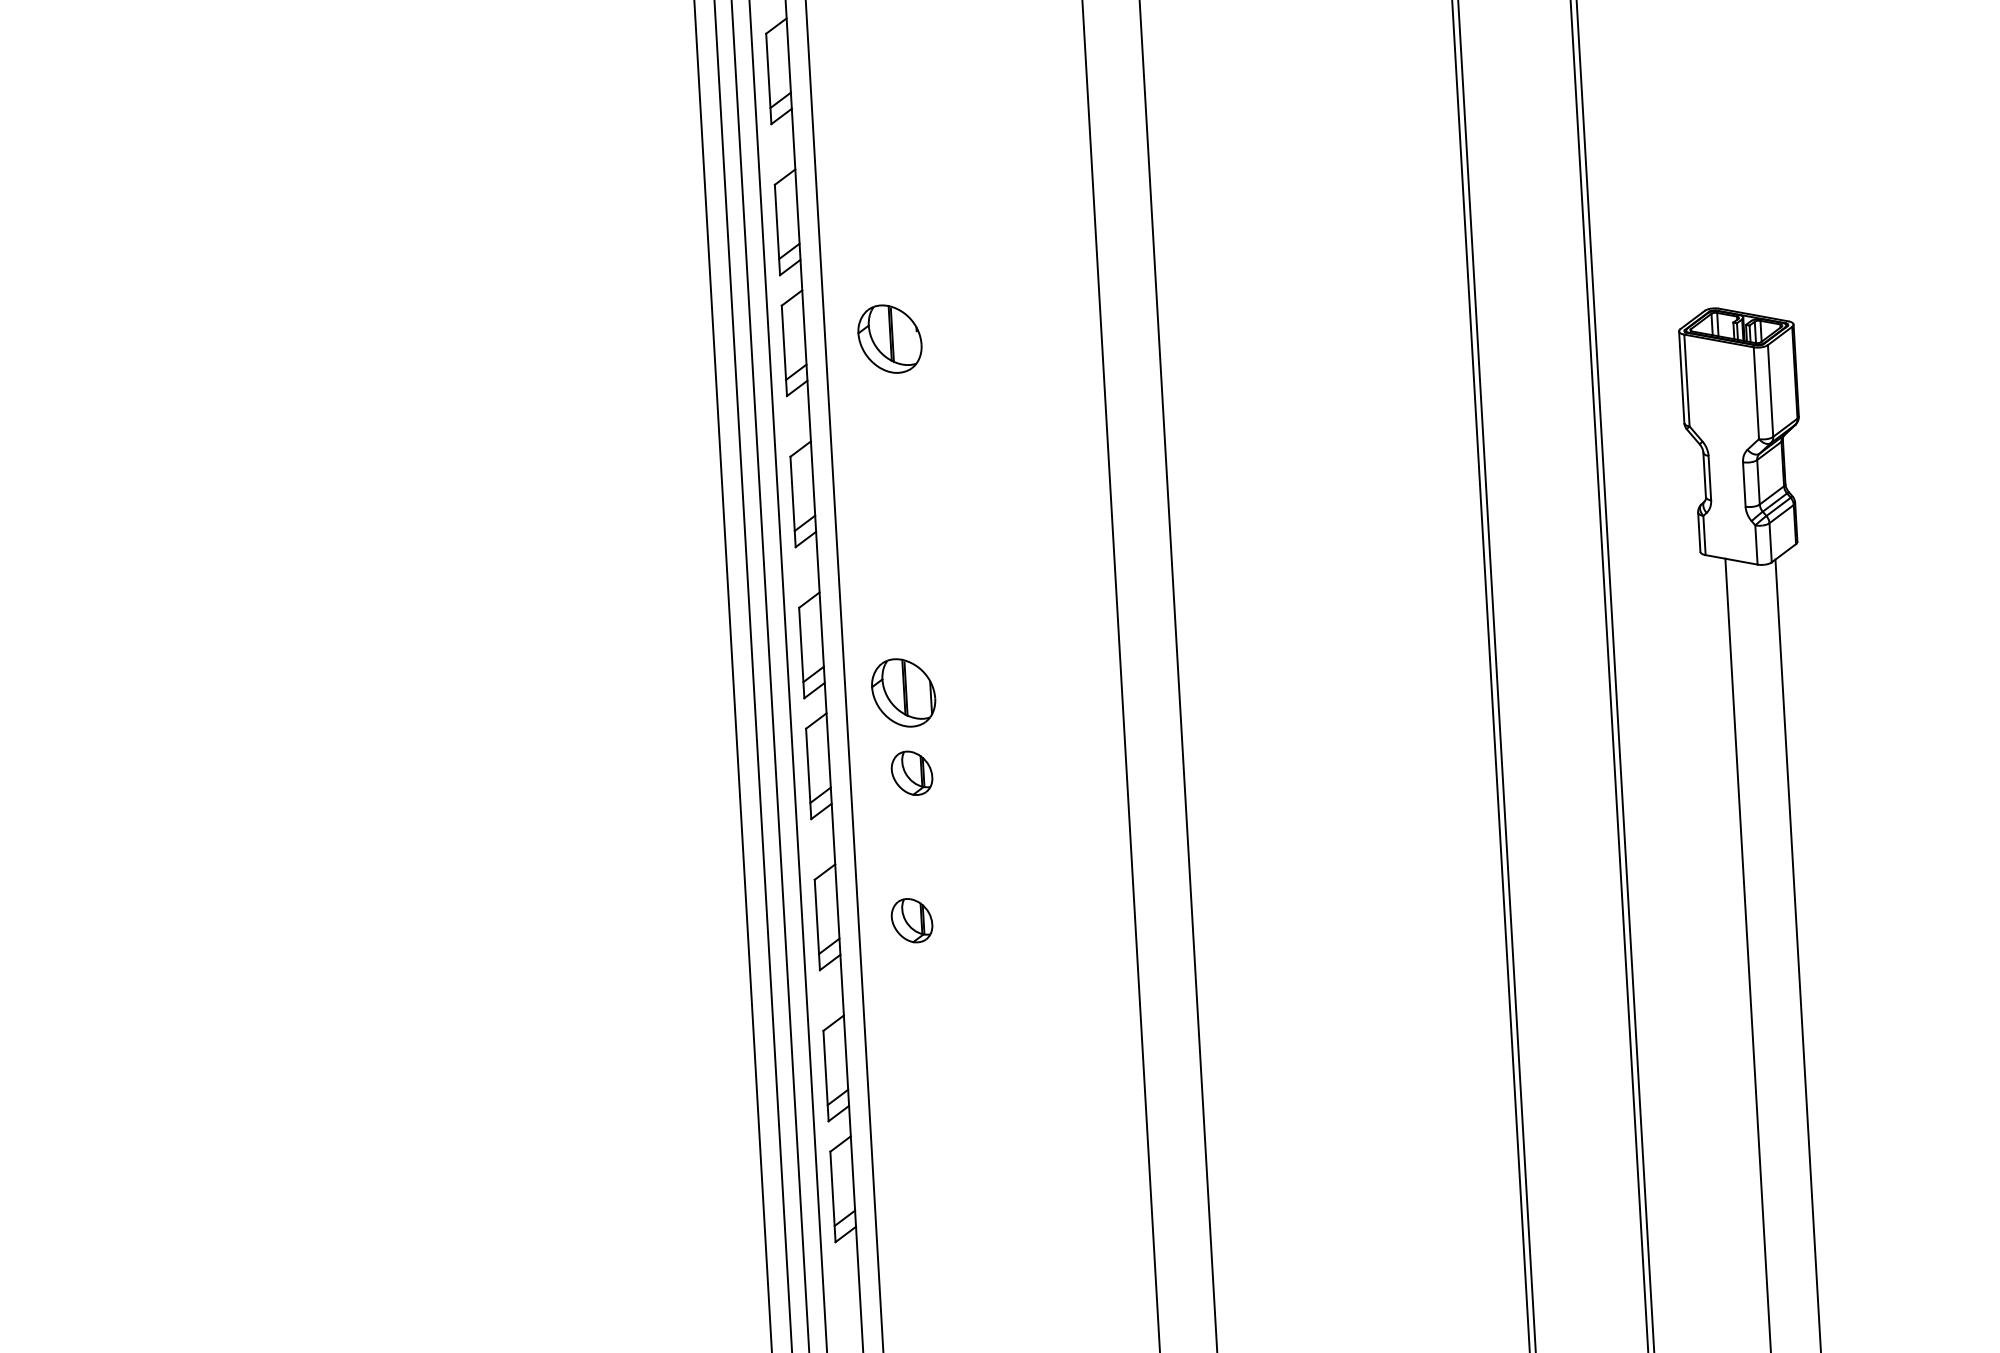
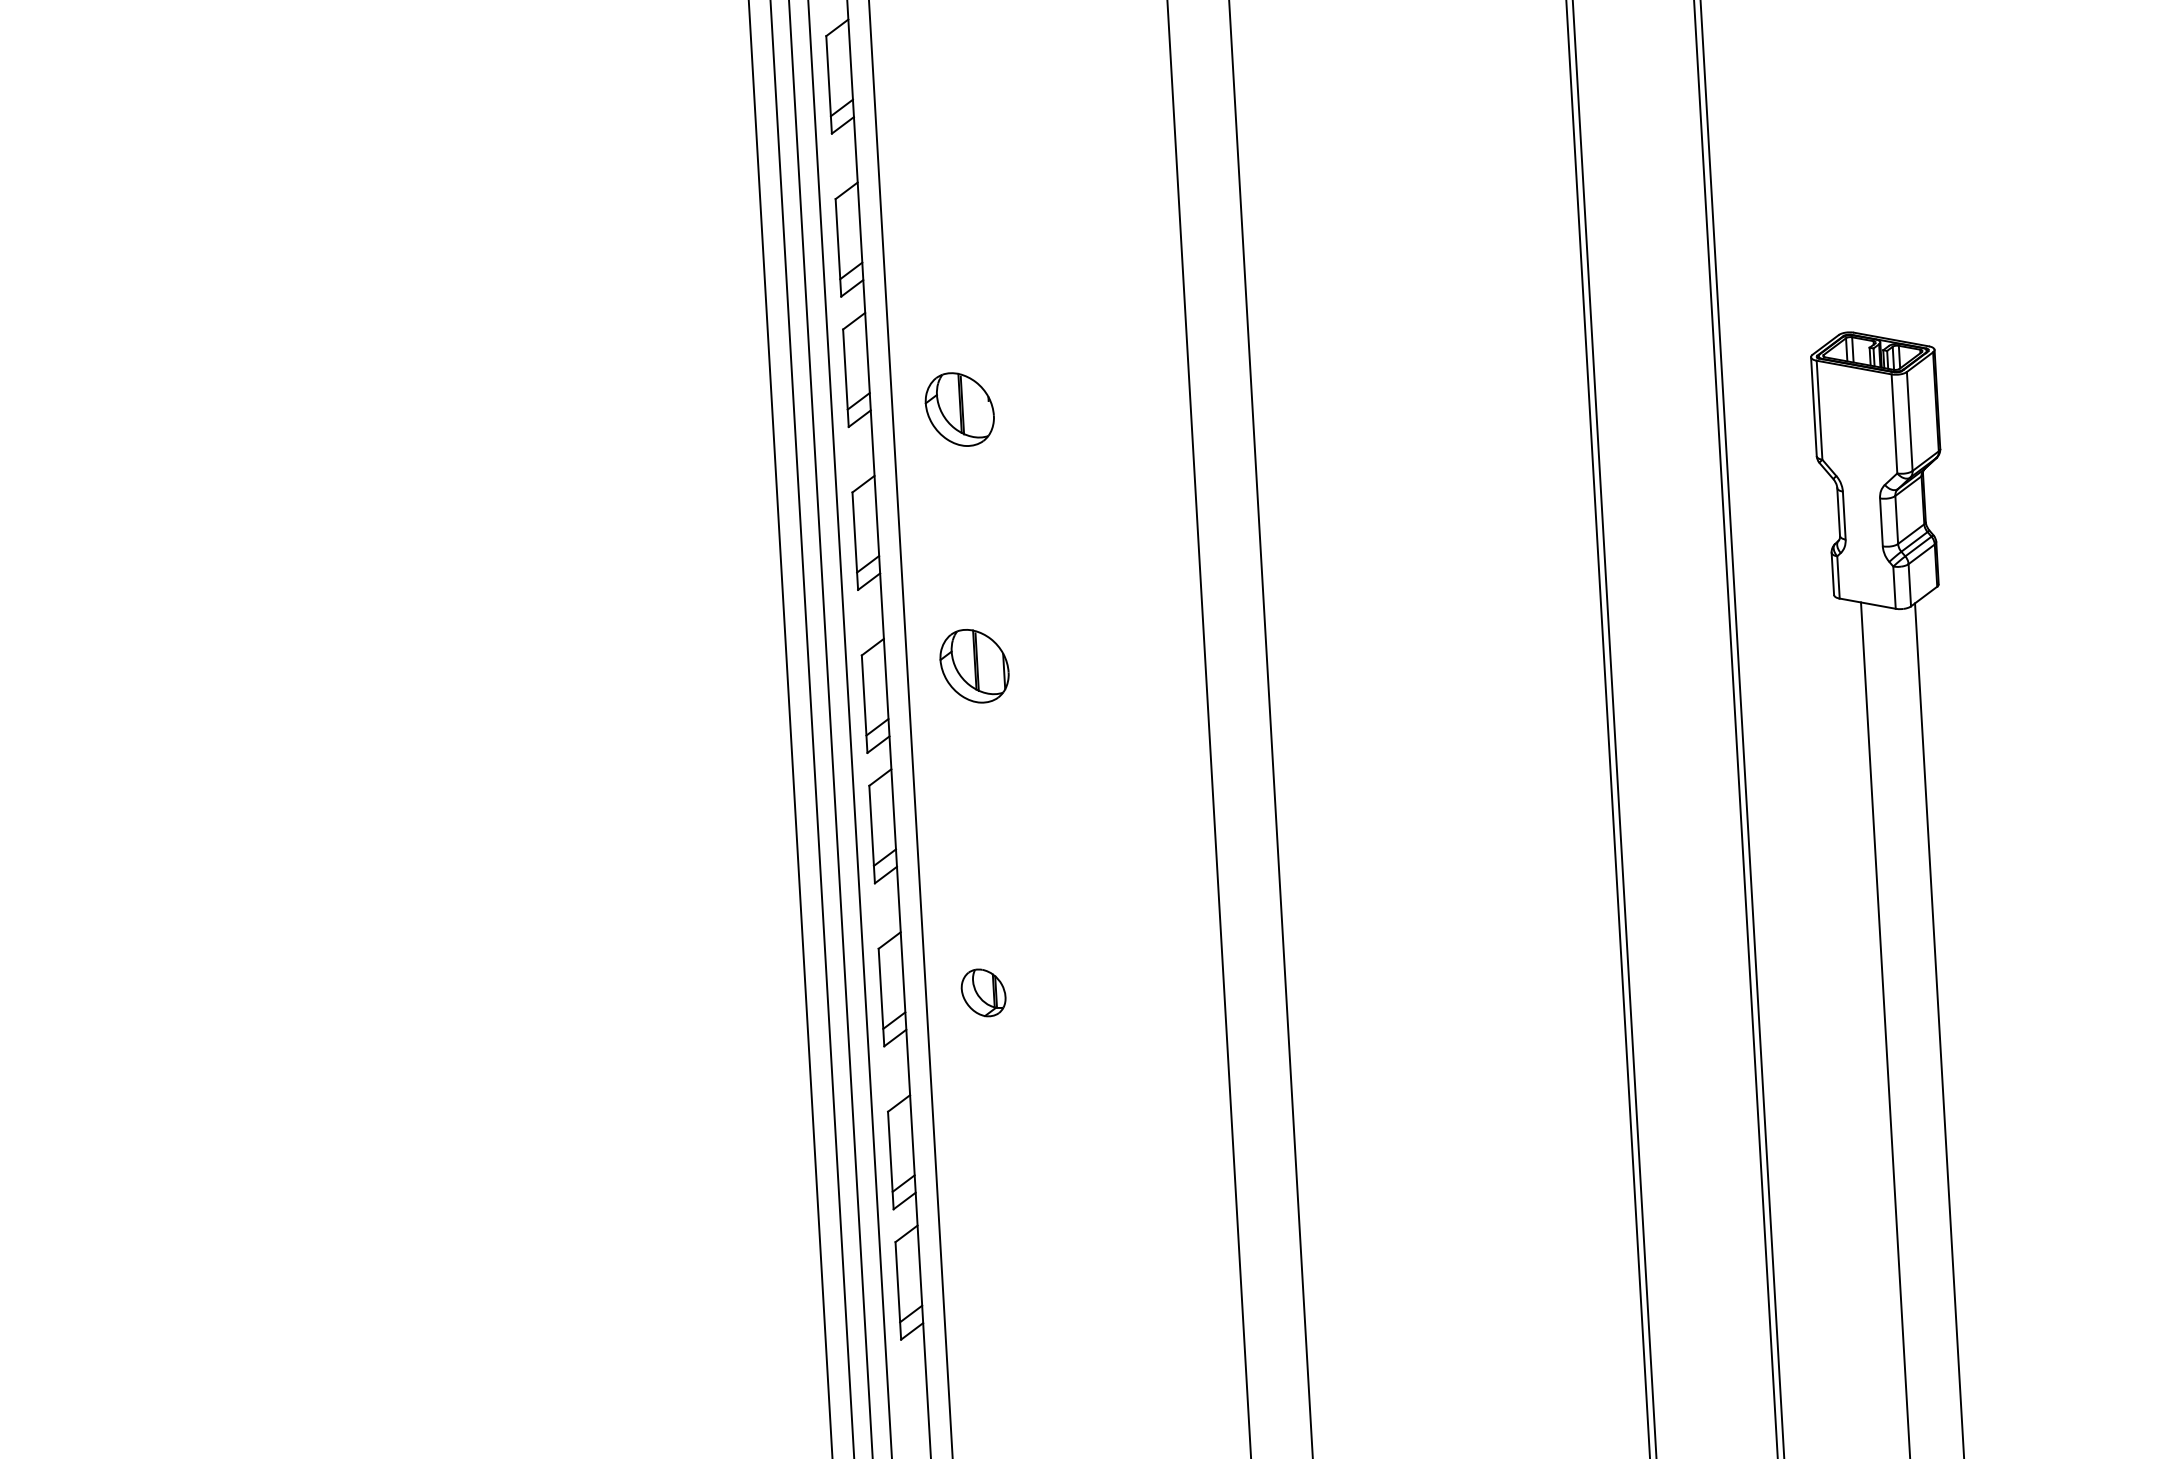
part: (889, 339) -> (959, 409), moved
part: (903, 693) -> (974, 666), moved
part: (911, 772) -> (983, 833), removed

